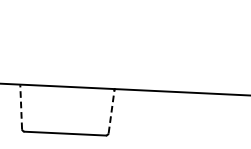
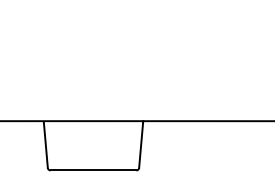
line: (20, 107) -> (45, 145), dashed -> solid
line: (111, 112) -> (141, 145), dashed -> solid

